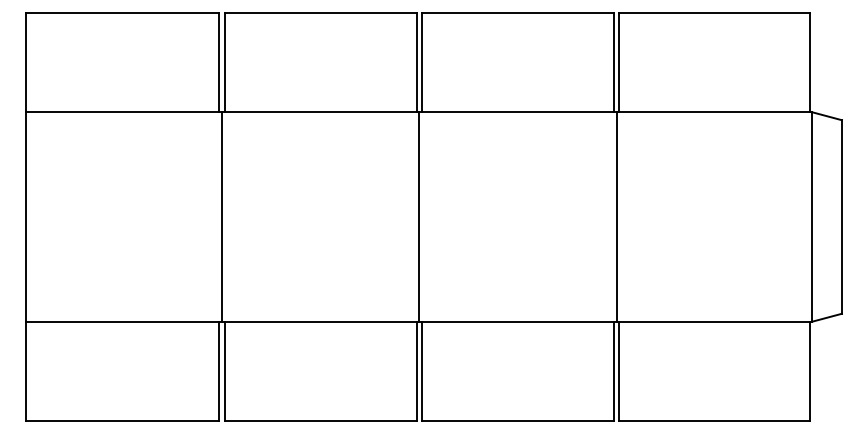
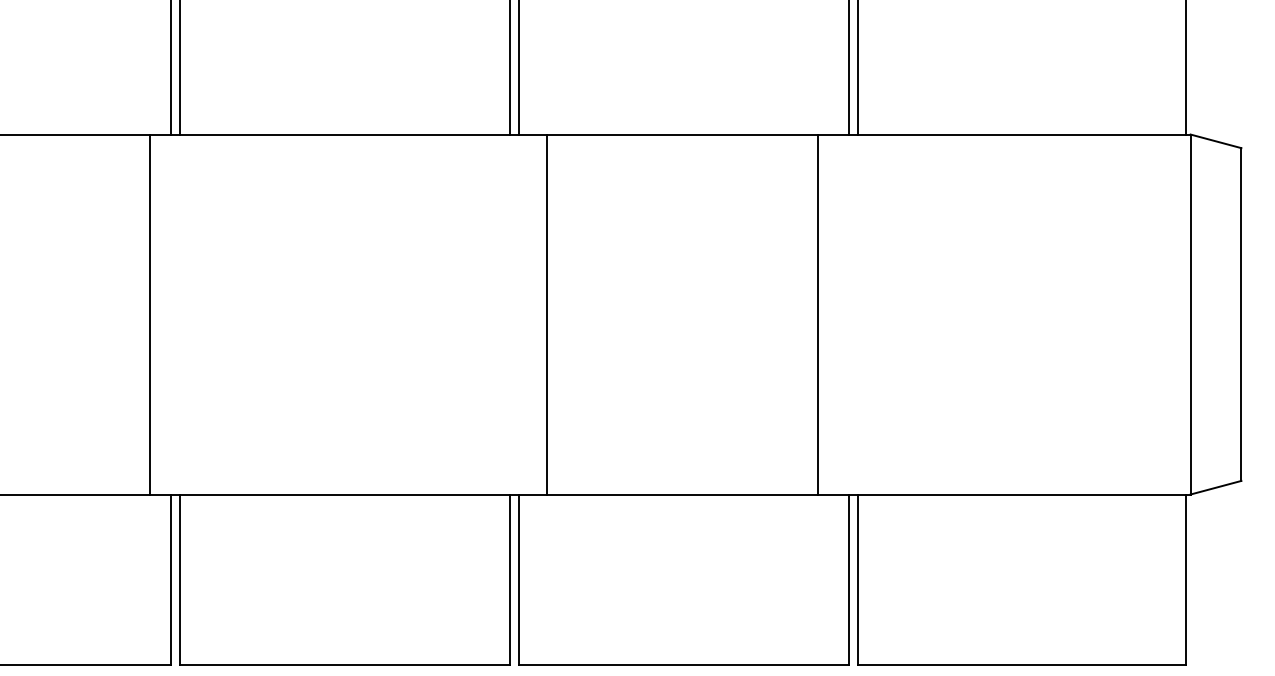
line: (221, 216) -> (148, 313), moved
line: (419, 216) -> (547, 313), moved
line: (616, 216) -> (817, 313), moved

